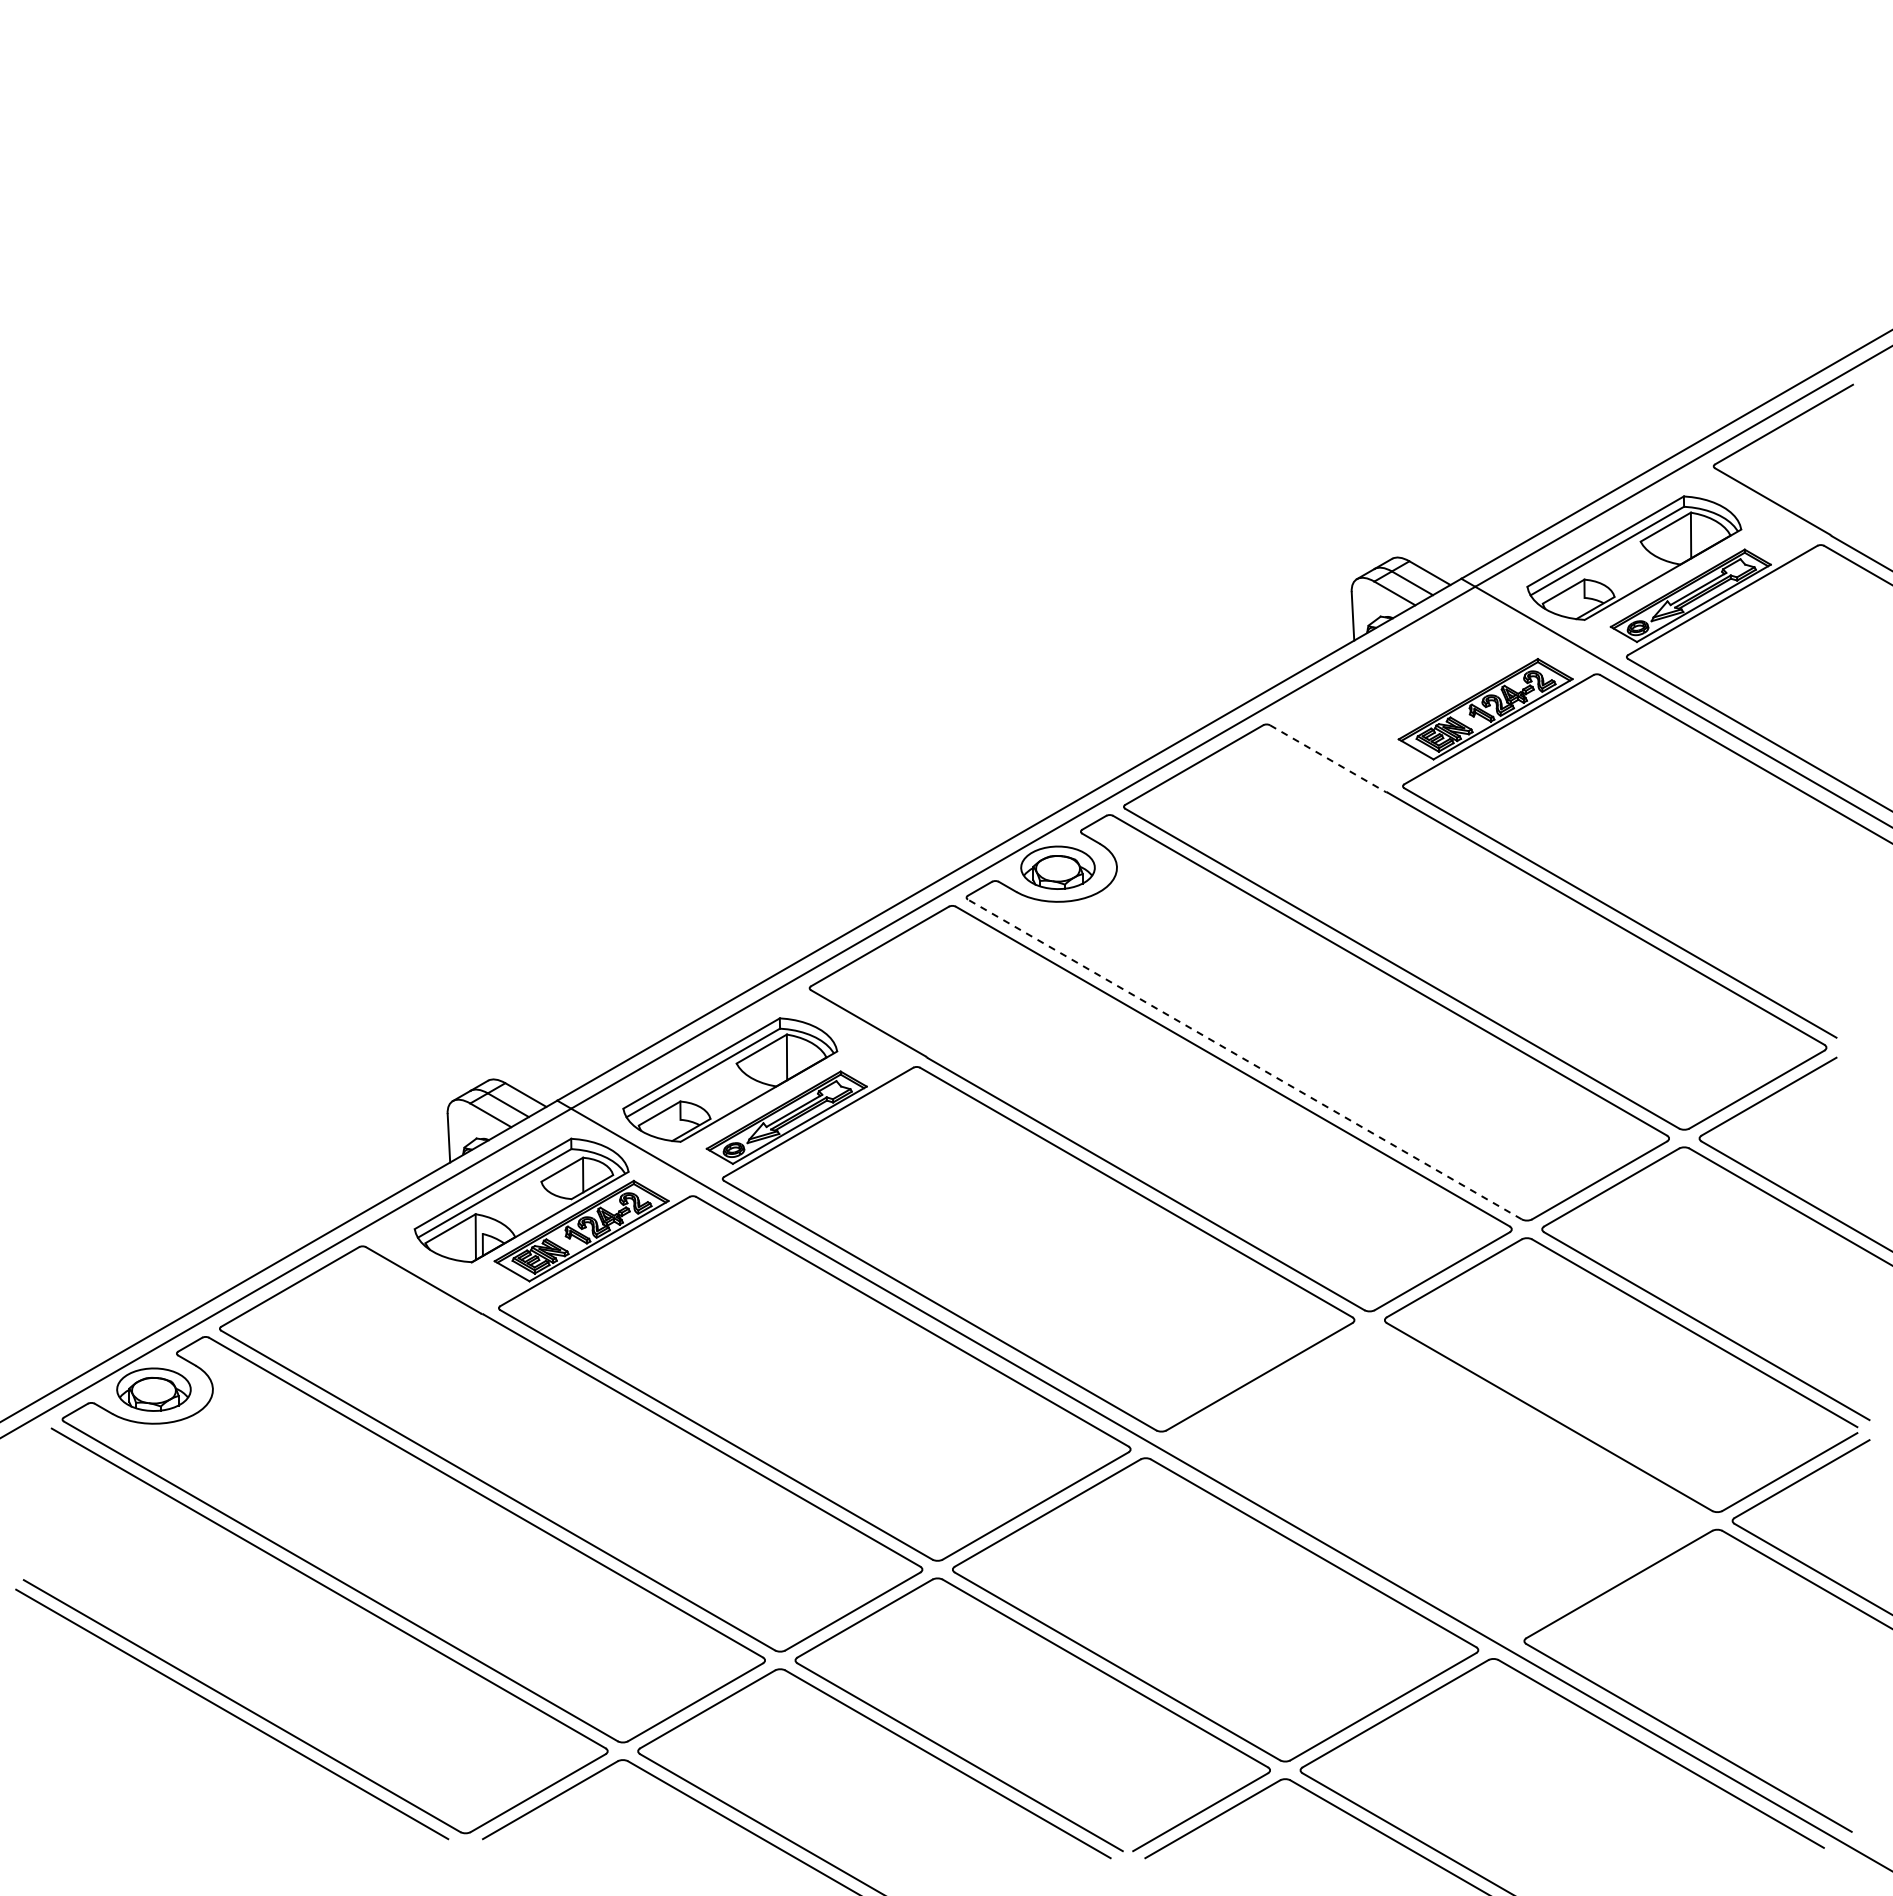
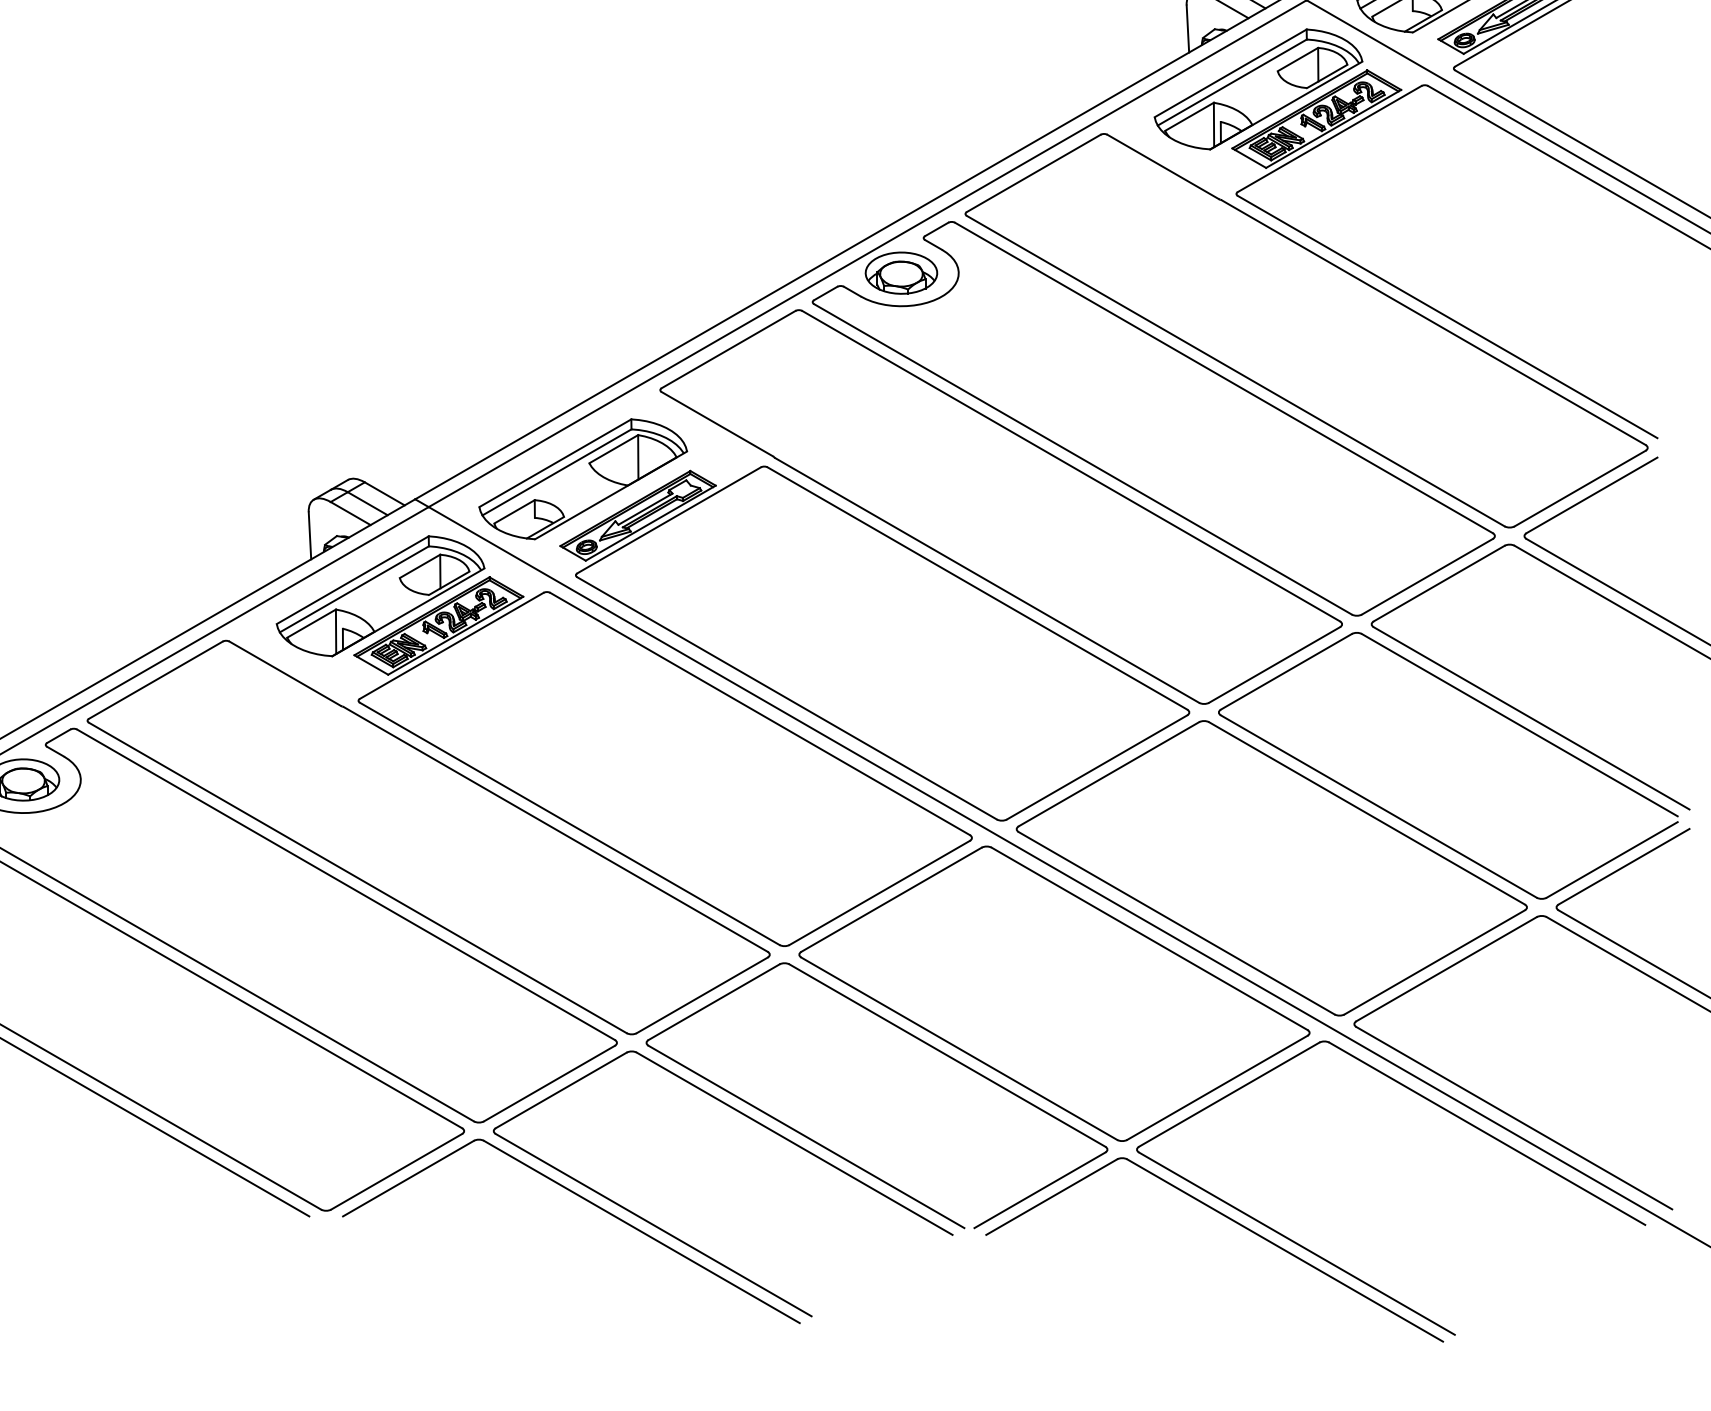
part: (1425, 678) -> (1258, 89), added
line: (1327, 758) -> (1163, 167), dashed -> solid
line: (1244, 1059) -> (1082, 459), dashed -> solid
part: (1438, 1480) -> (1270, 868), added

